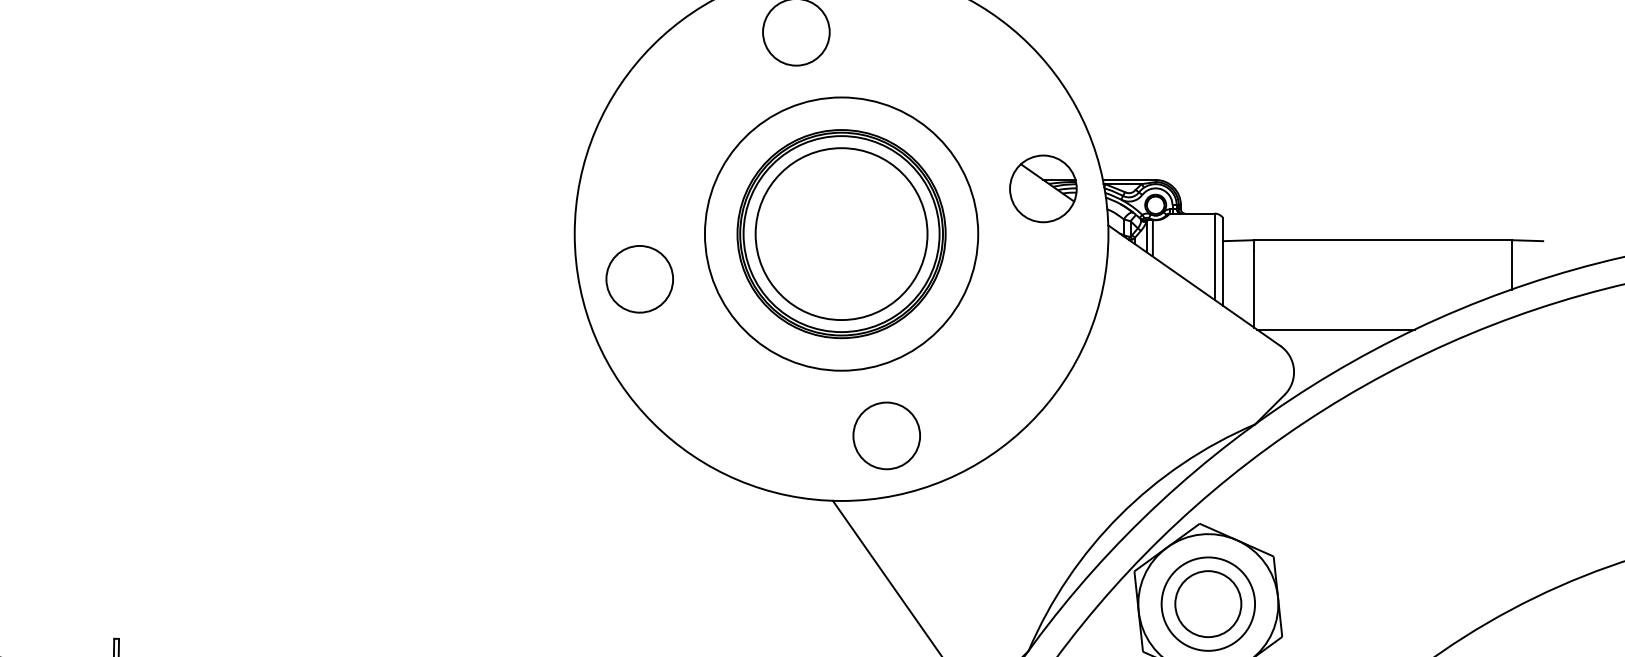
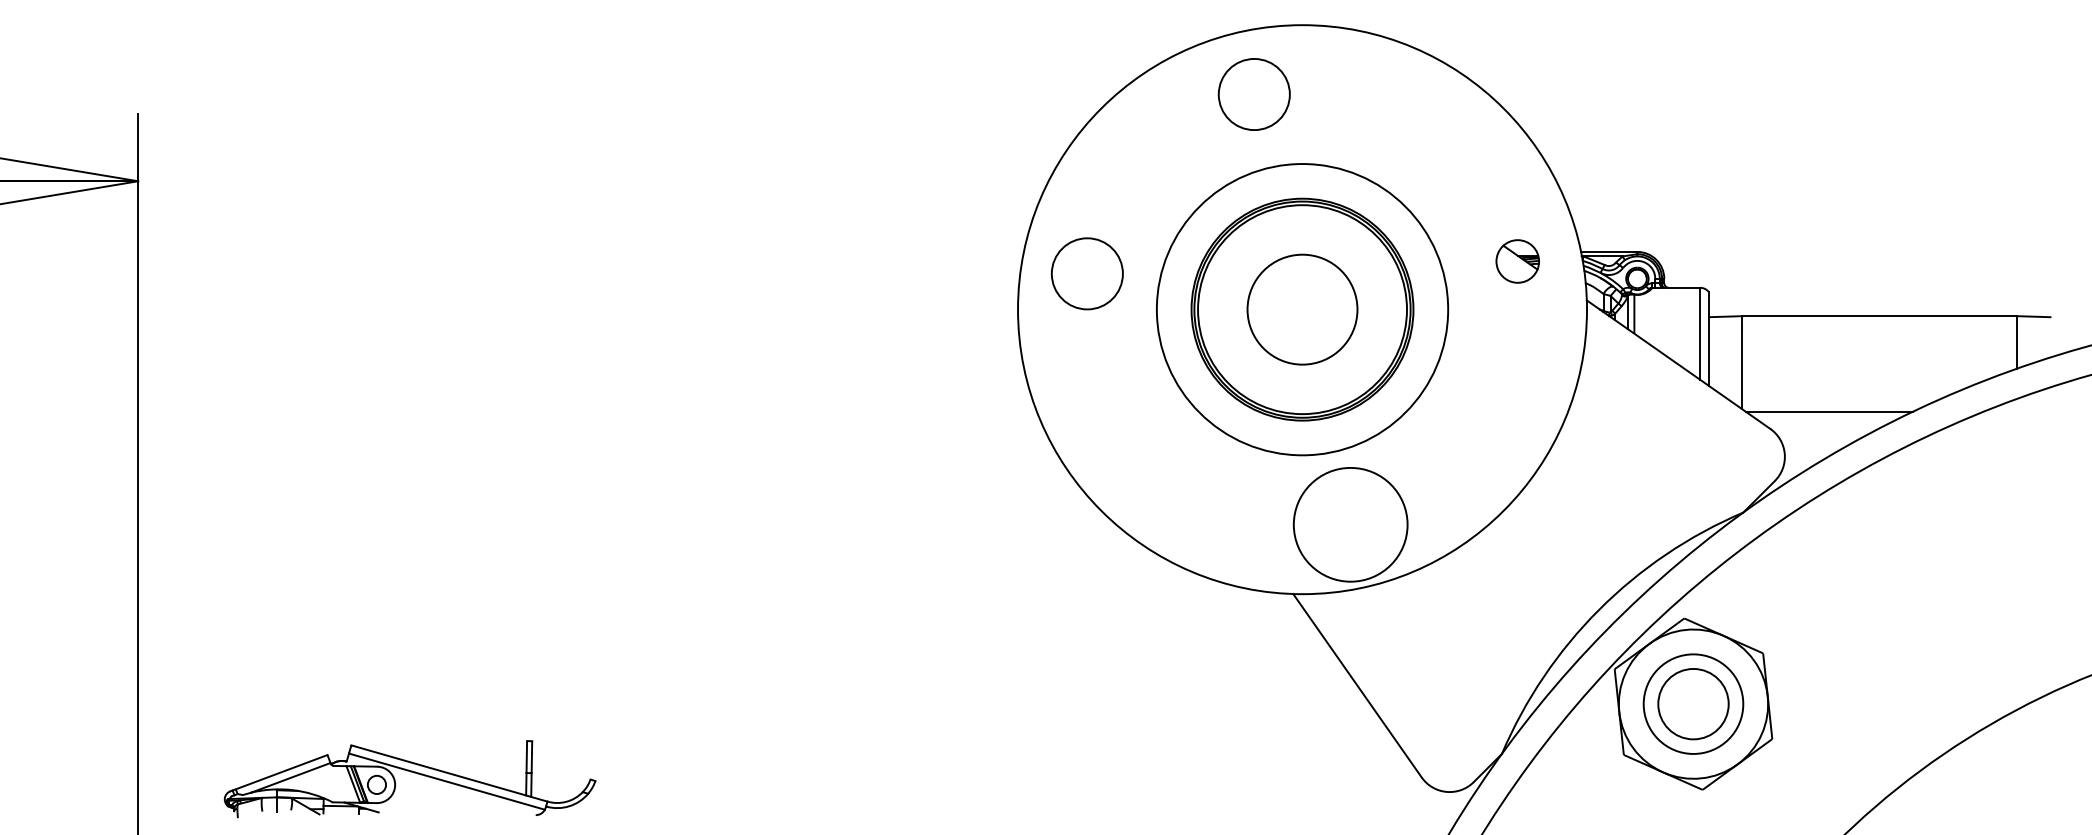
part: (1043, 188) -> (1517, 261), size x0.6
circle: (841, 233) -> (1302, 309), size x0.6
circle: (638, 278) -> (1086, 273), moved
circle: (886, 435) -> (1350, 524), size x1.6

